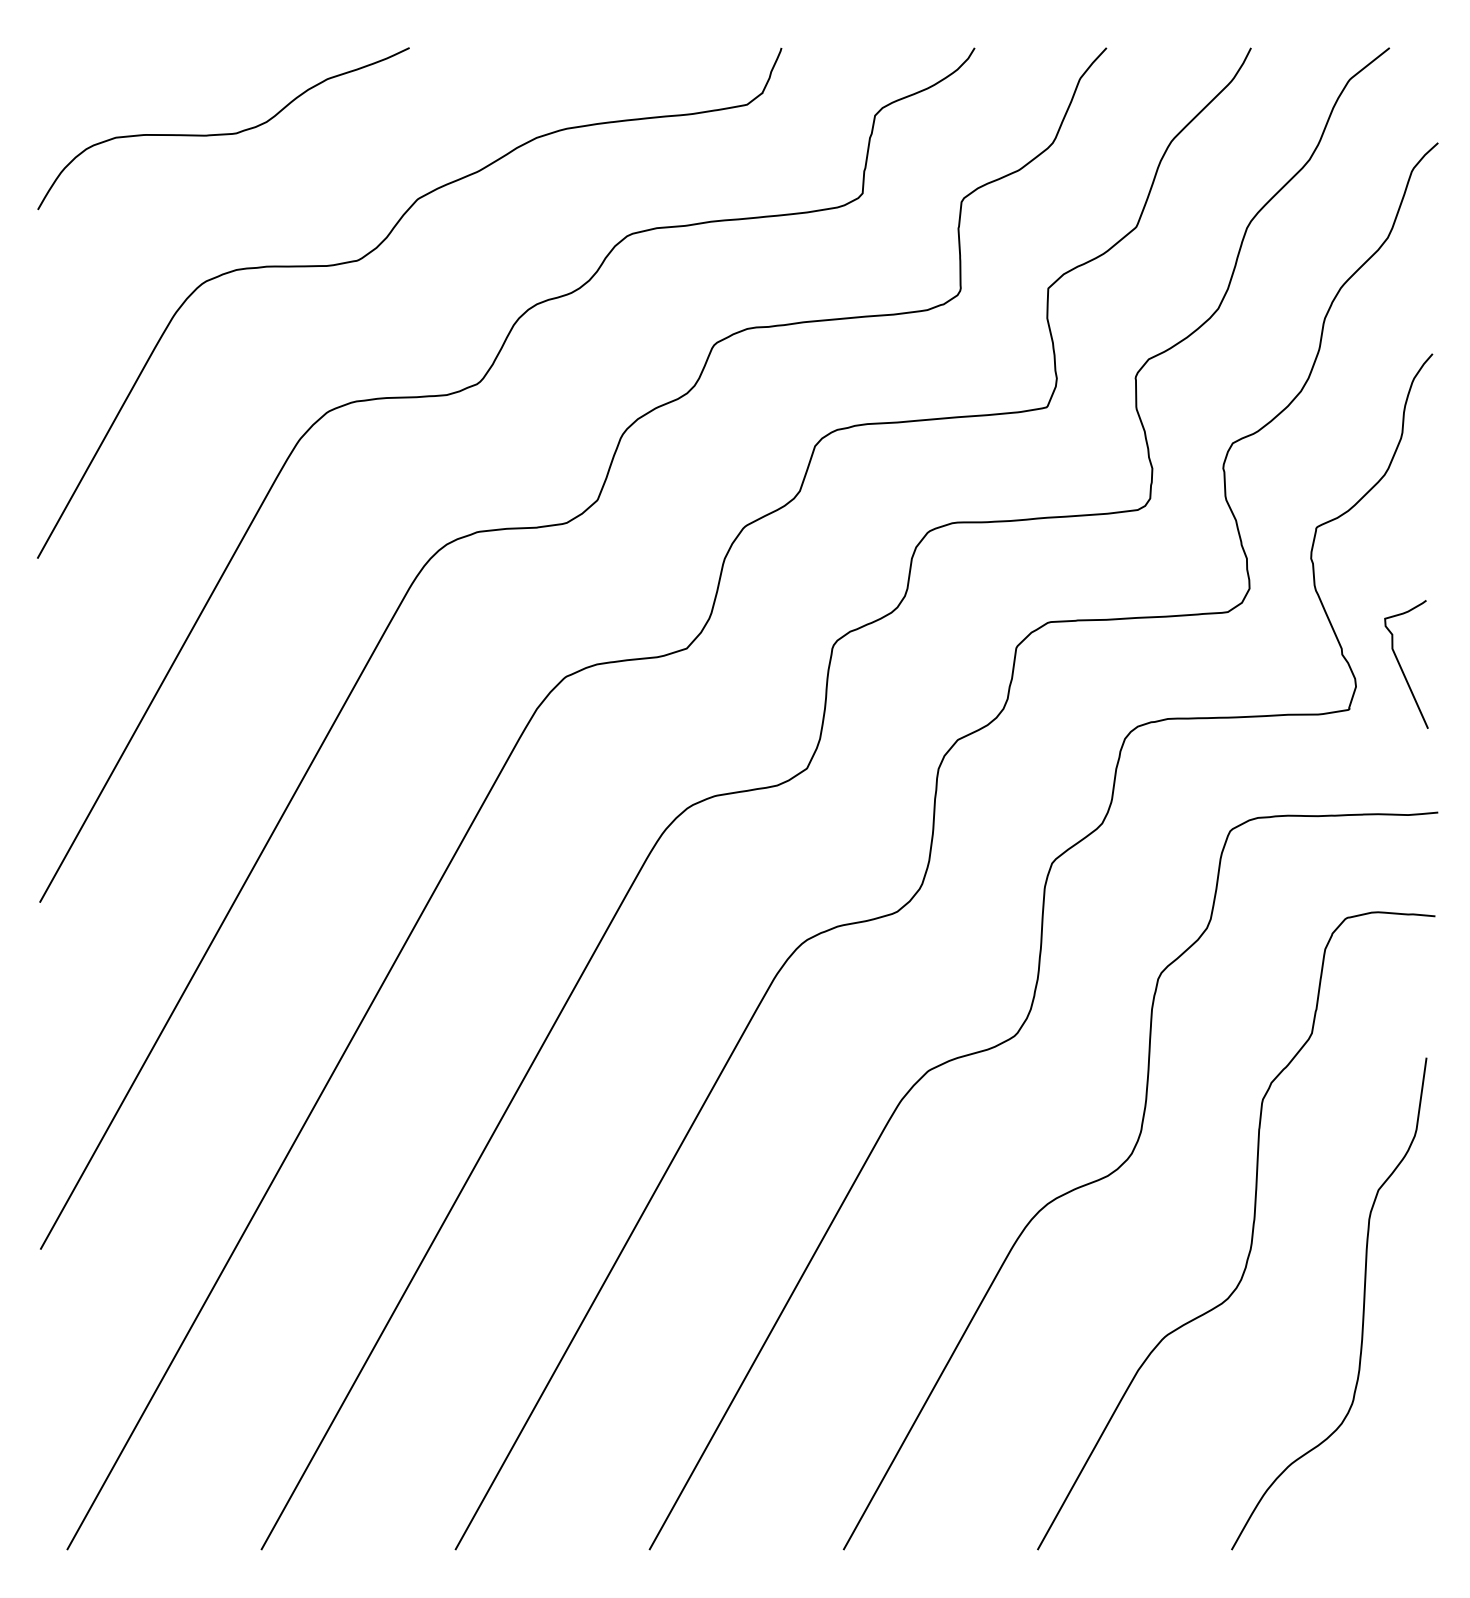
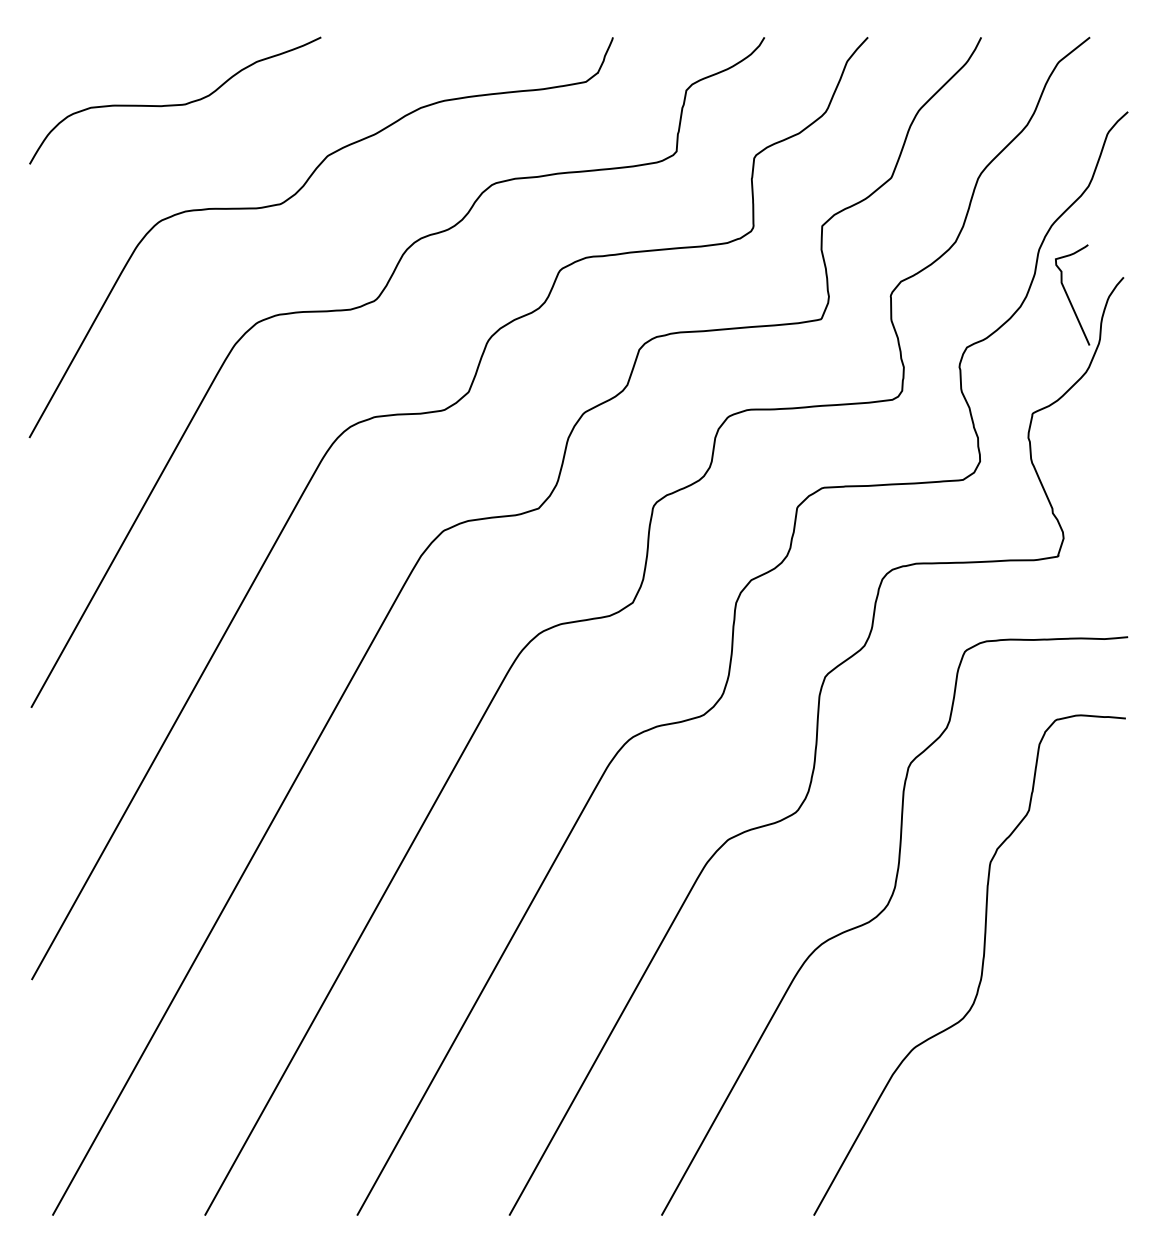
curve: (1401, 666) -> (1068, 296), moved
curve: (1362, 1310) -> (1068, 1027), removed

